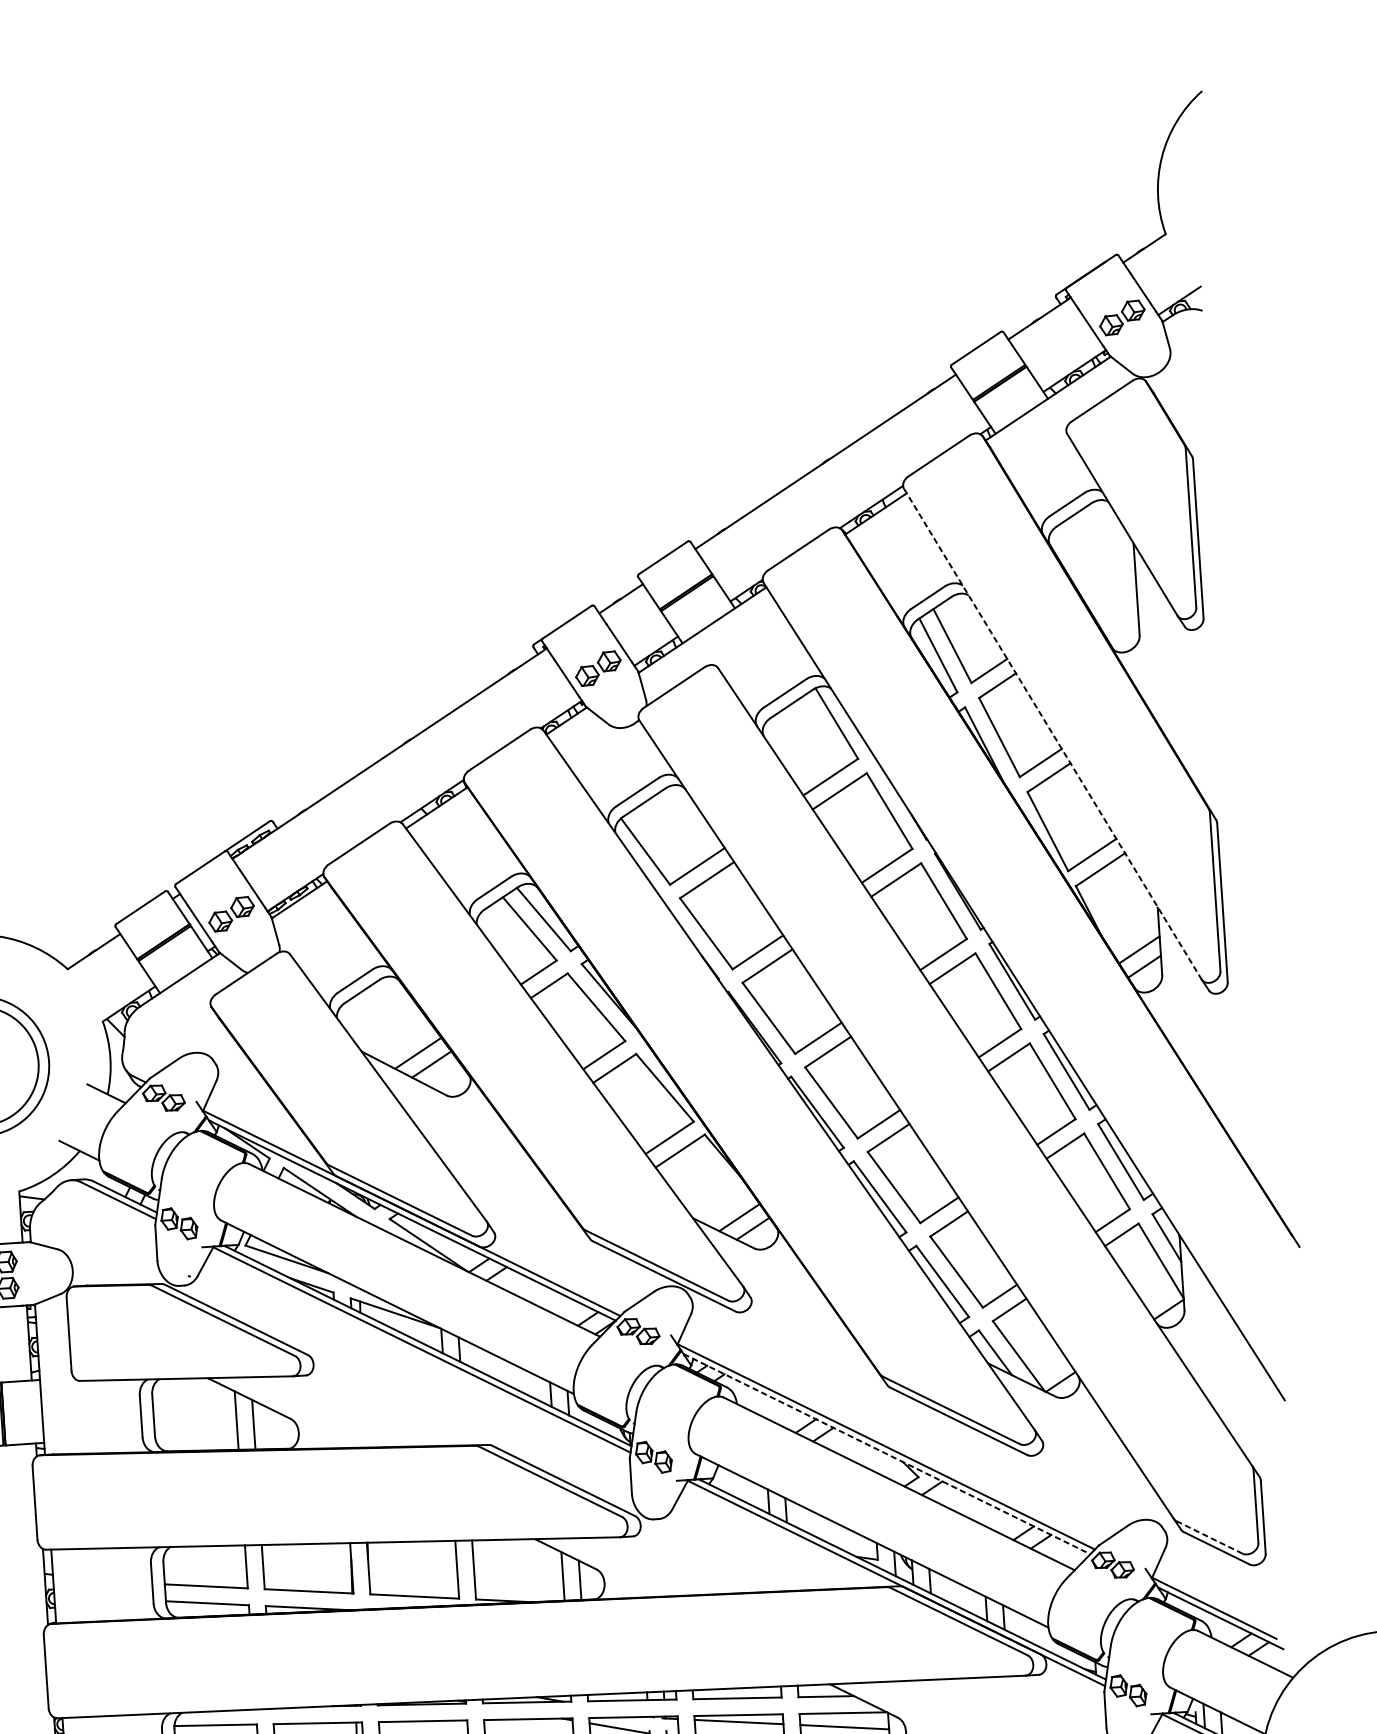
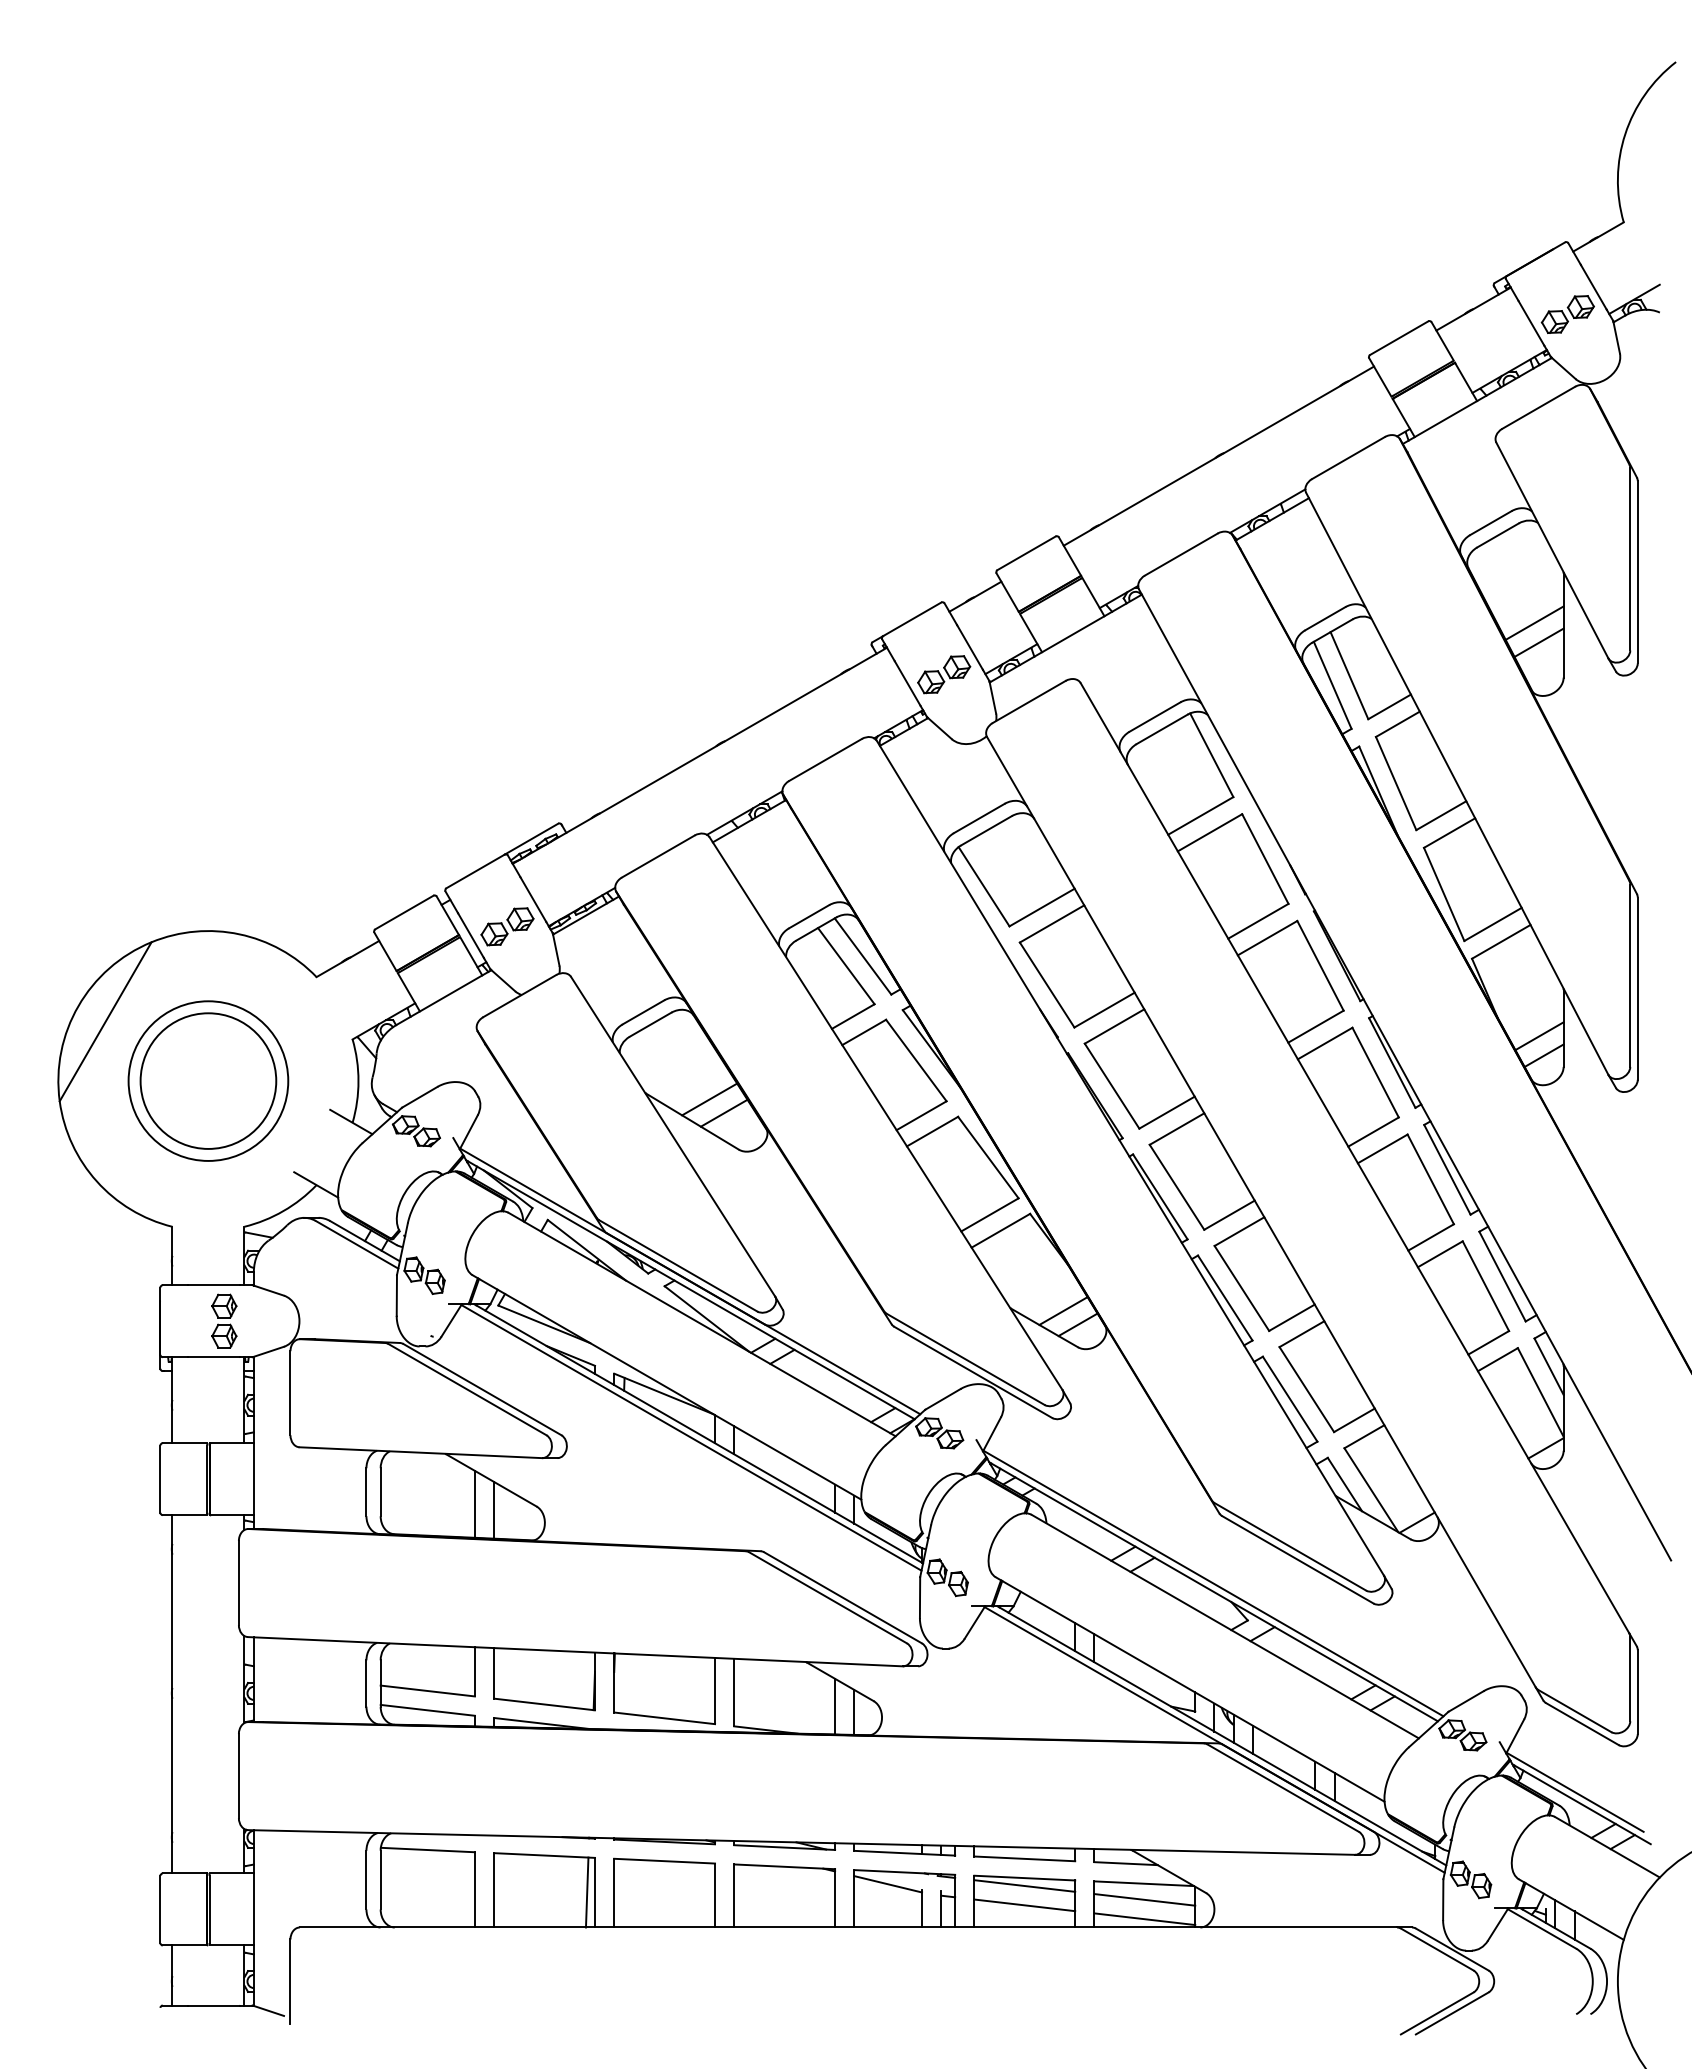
line: (1111, 588) -> (1534, 622), added
line: (1115, 606) -> (1538, 642), added
line: (1053, 733) -> (1457, 783), dashed -> solid
line: (886, 1453) -> (1213, 1591), dashed -> solid
line: (1209, 1537) -> (1575, 1711), dashed -> solid

